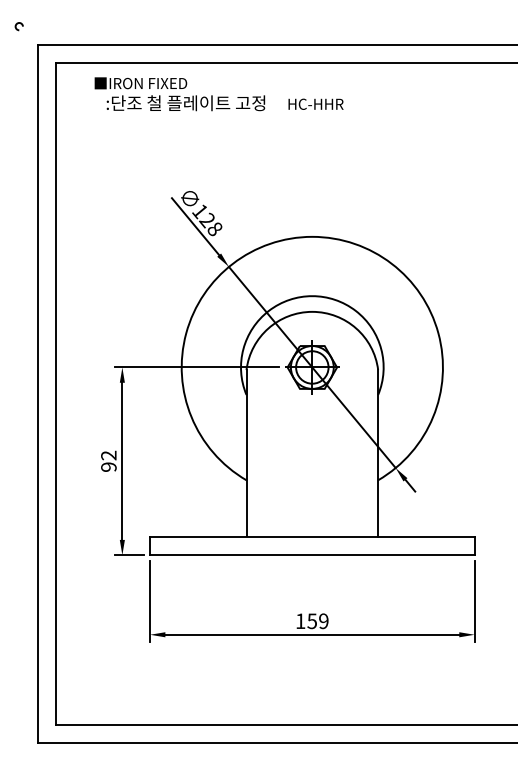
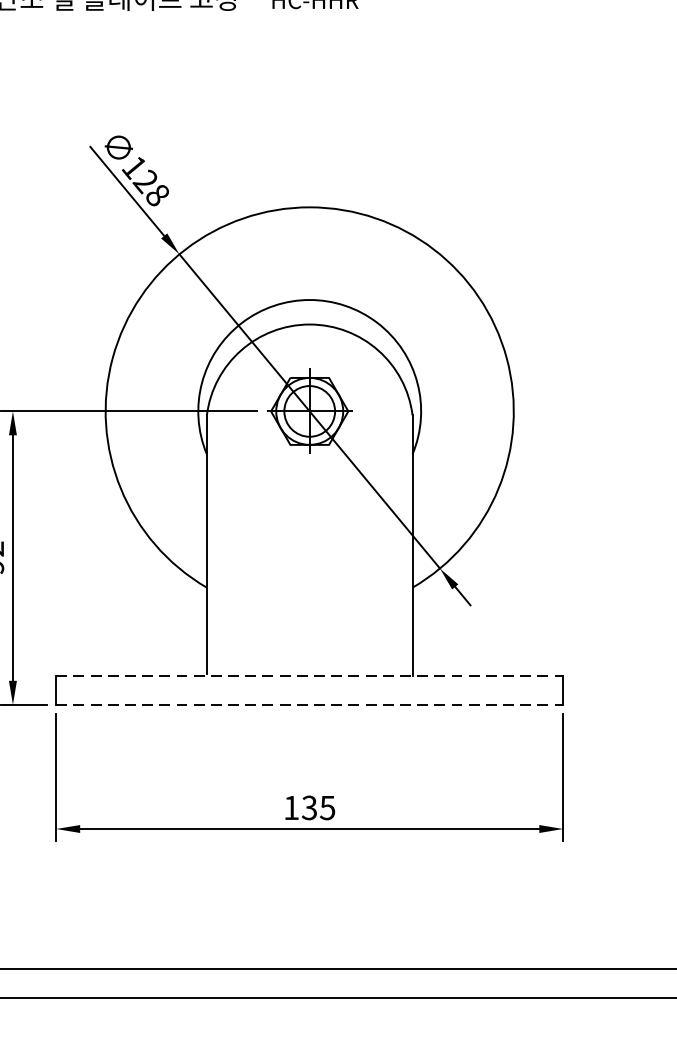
line: (312, 536) -> (309, 675), solid -> dashed
line: (312, 555) -> (309, 705), solid -> dashed
text: (318, 621) -> (319, 808), 159 -> 135

